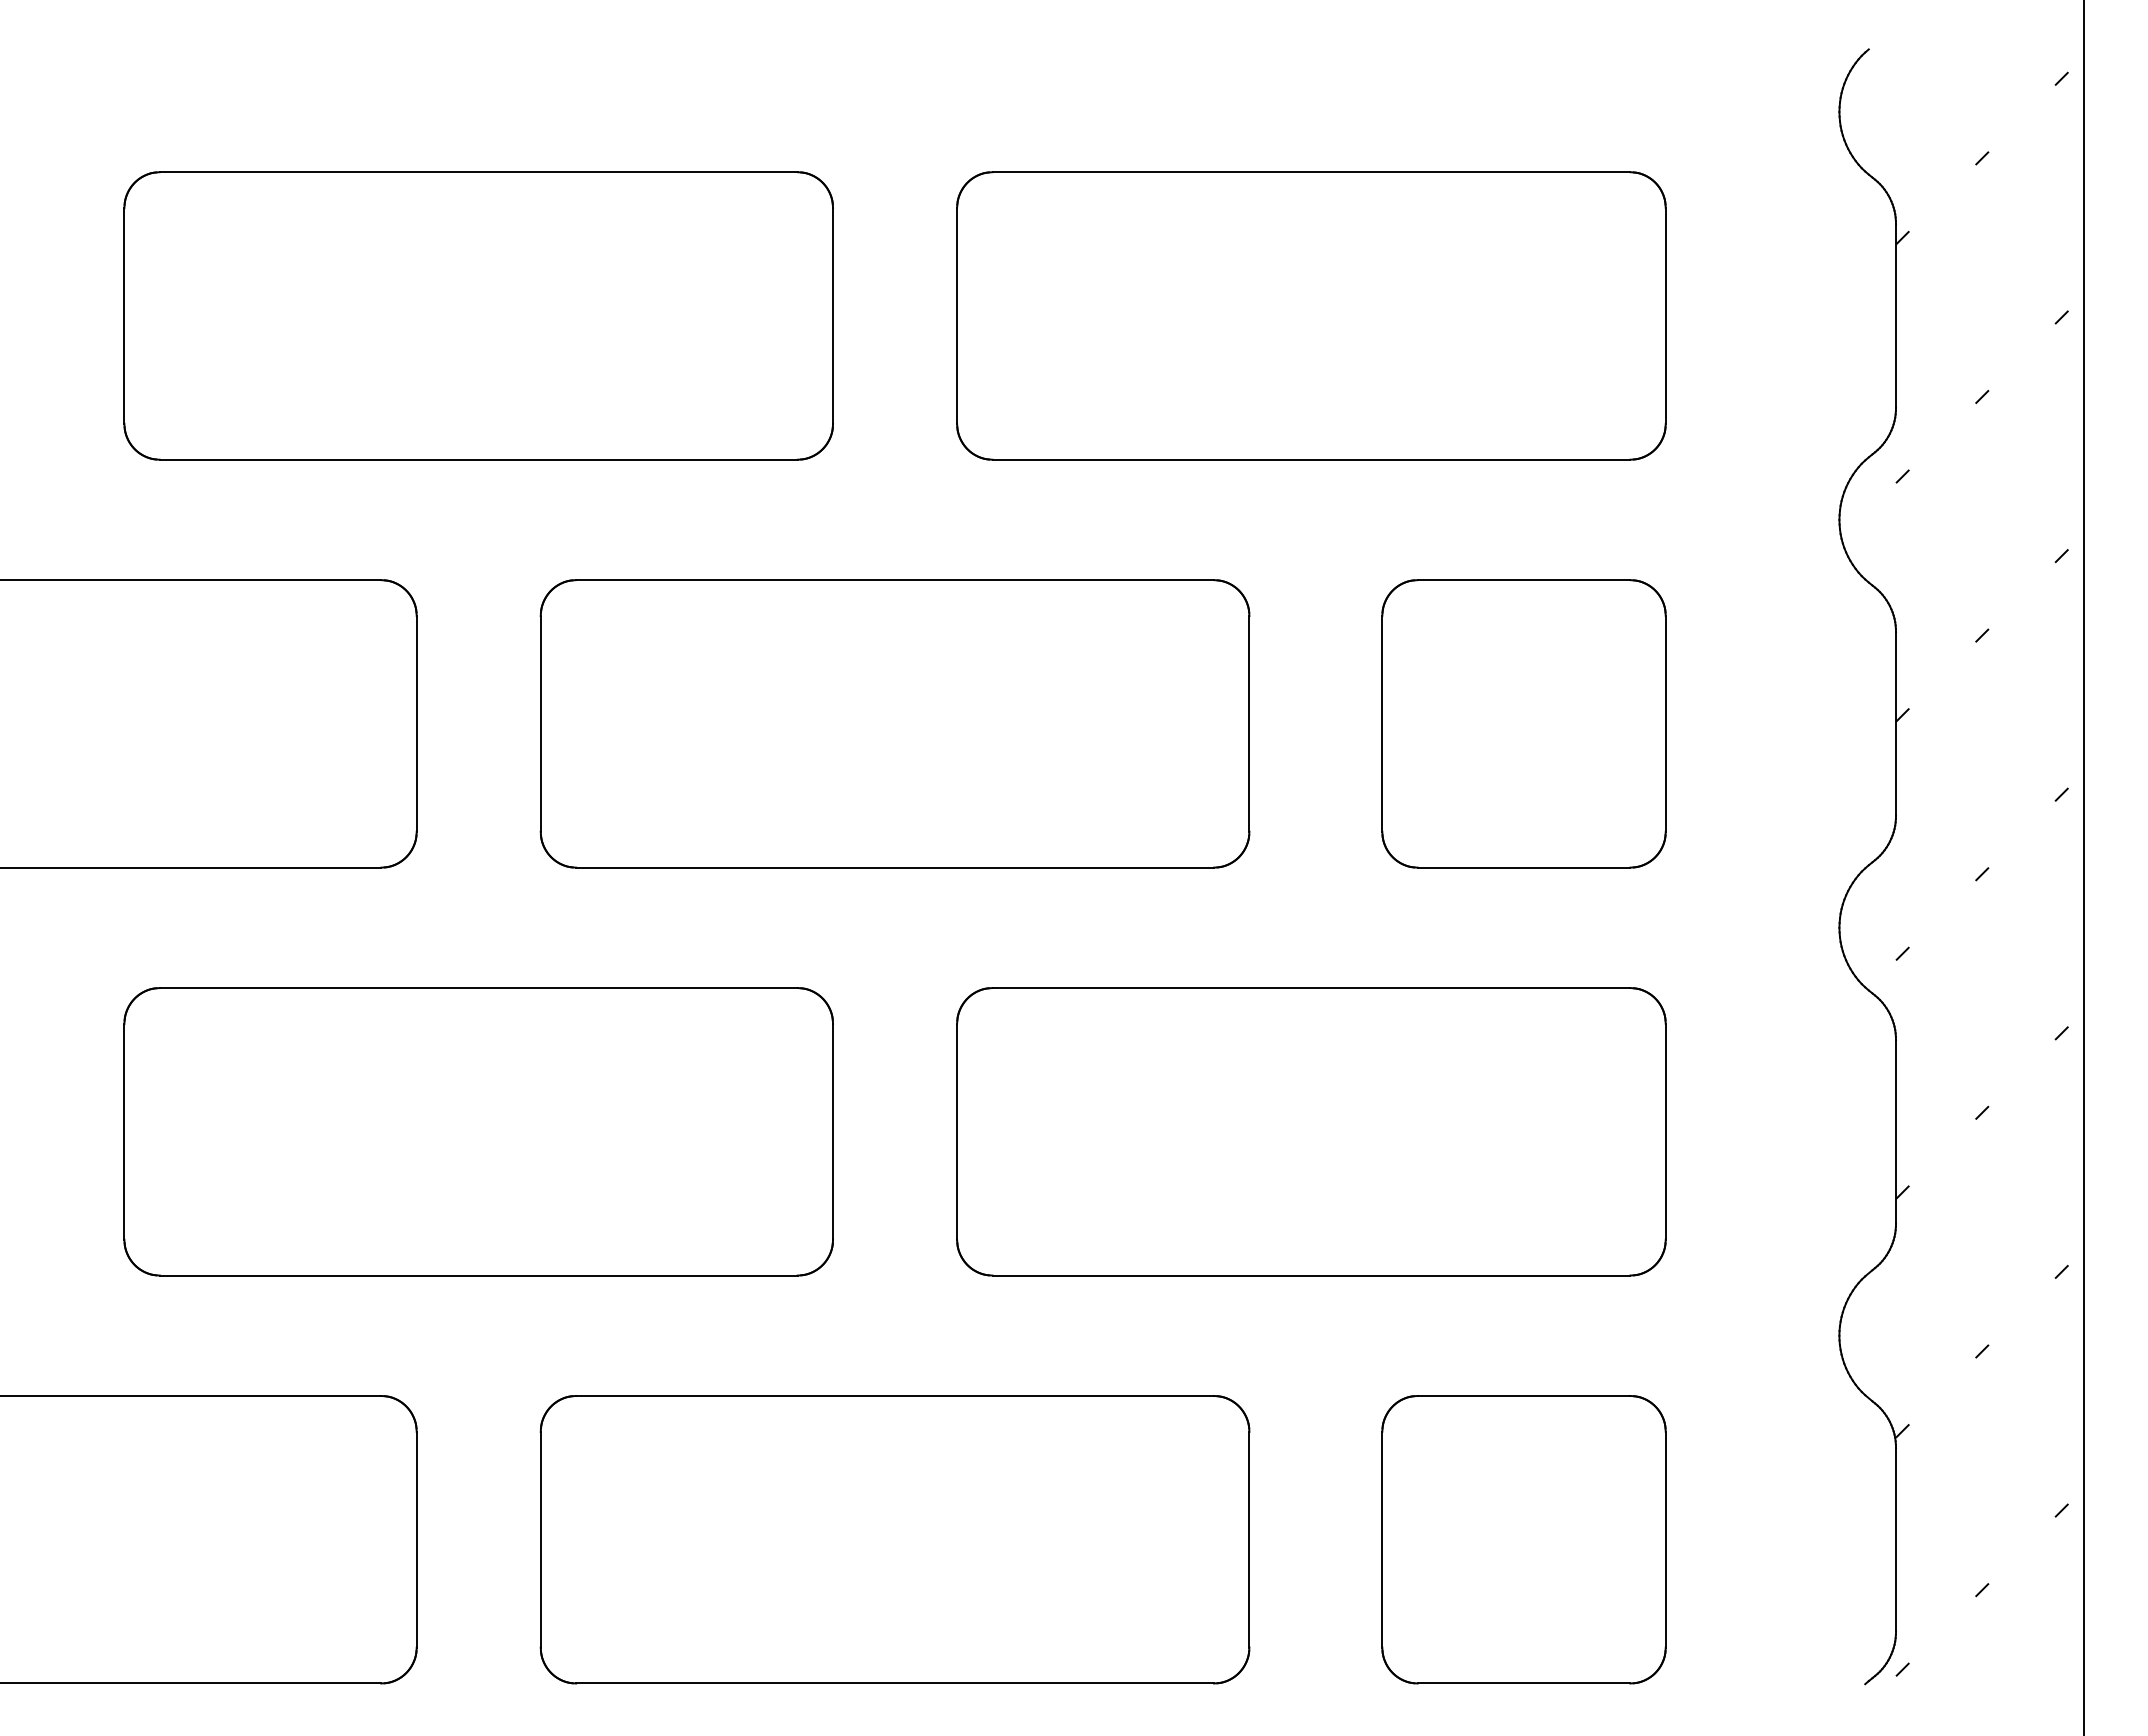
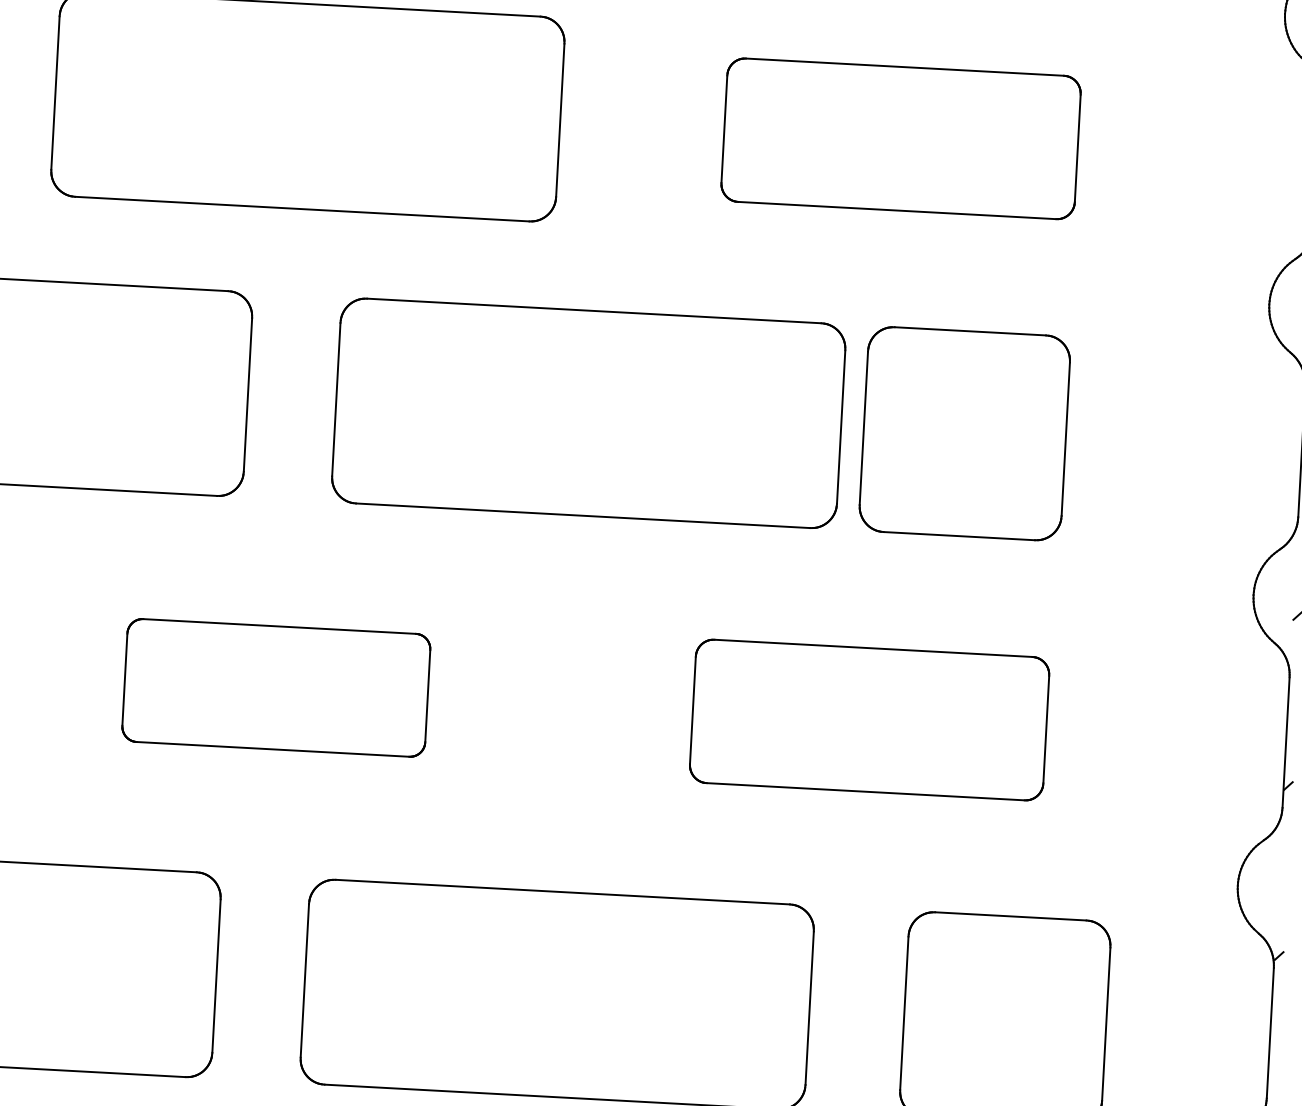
part: (1311, 315) -> (901, 138), size x0.7
part: (1523, 723) -> (964, 433), moved
part: (478, 1131) -> (276, 687), size x0.6
part: (1311, 1131) -> (869, 719), size x0.7

